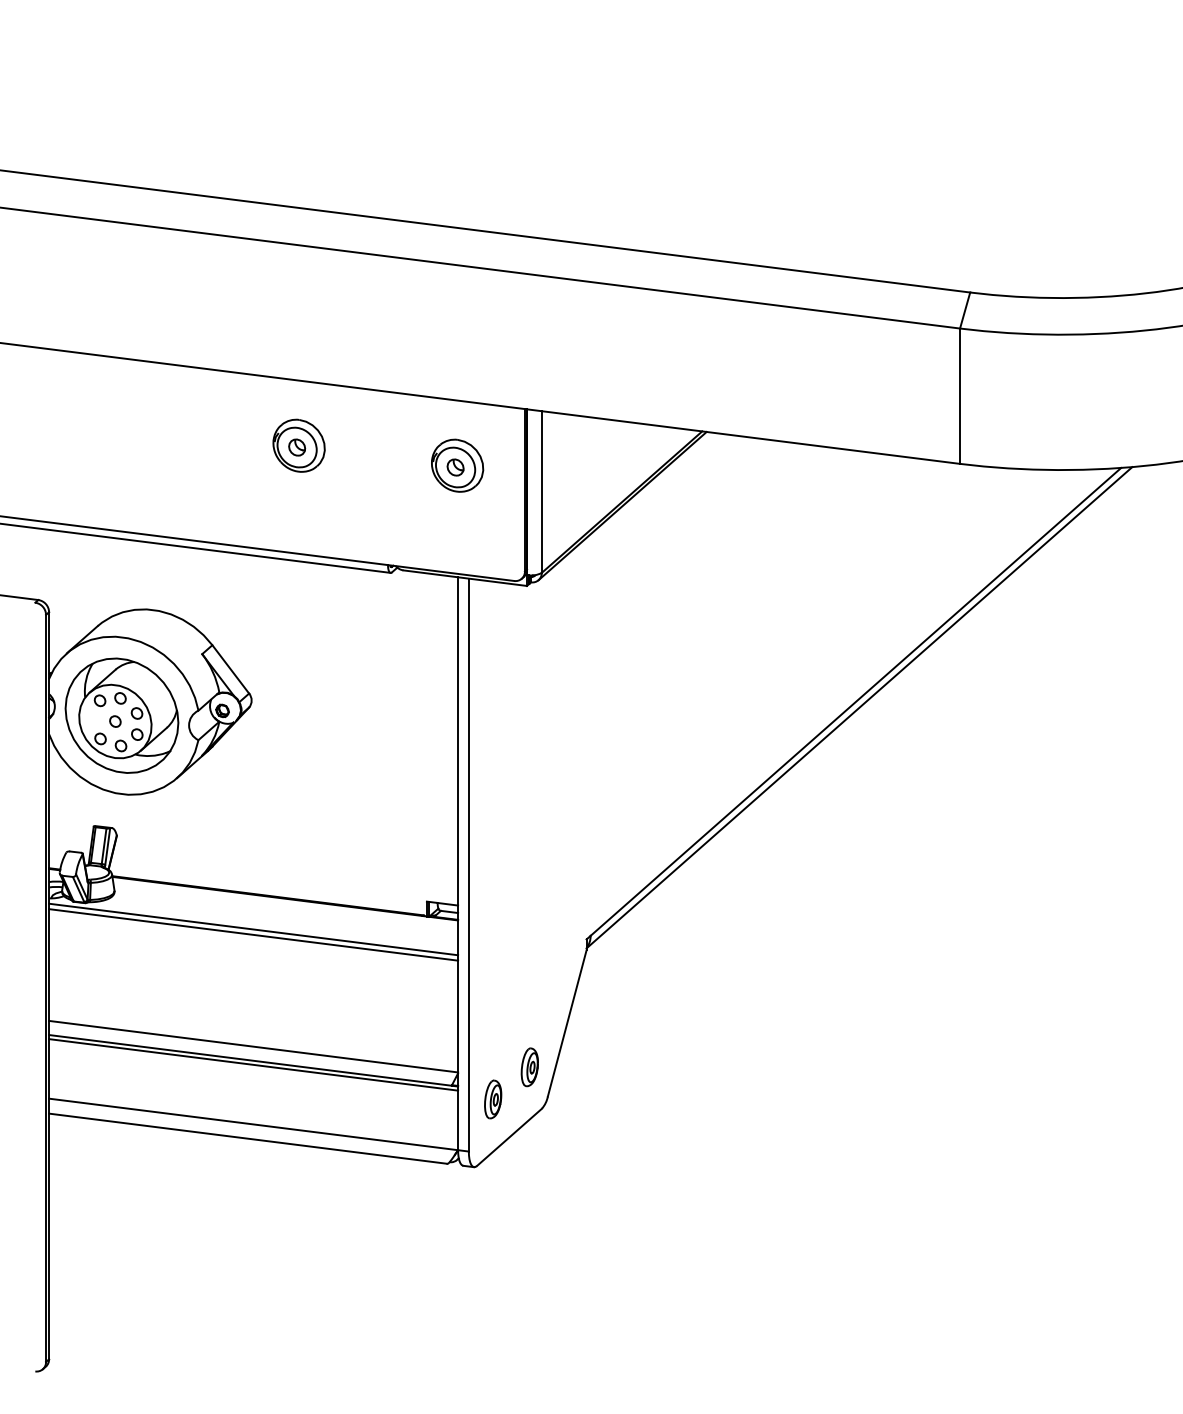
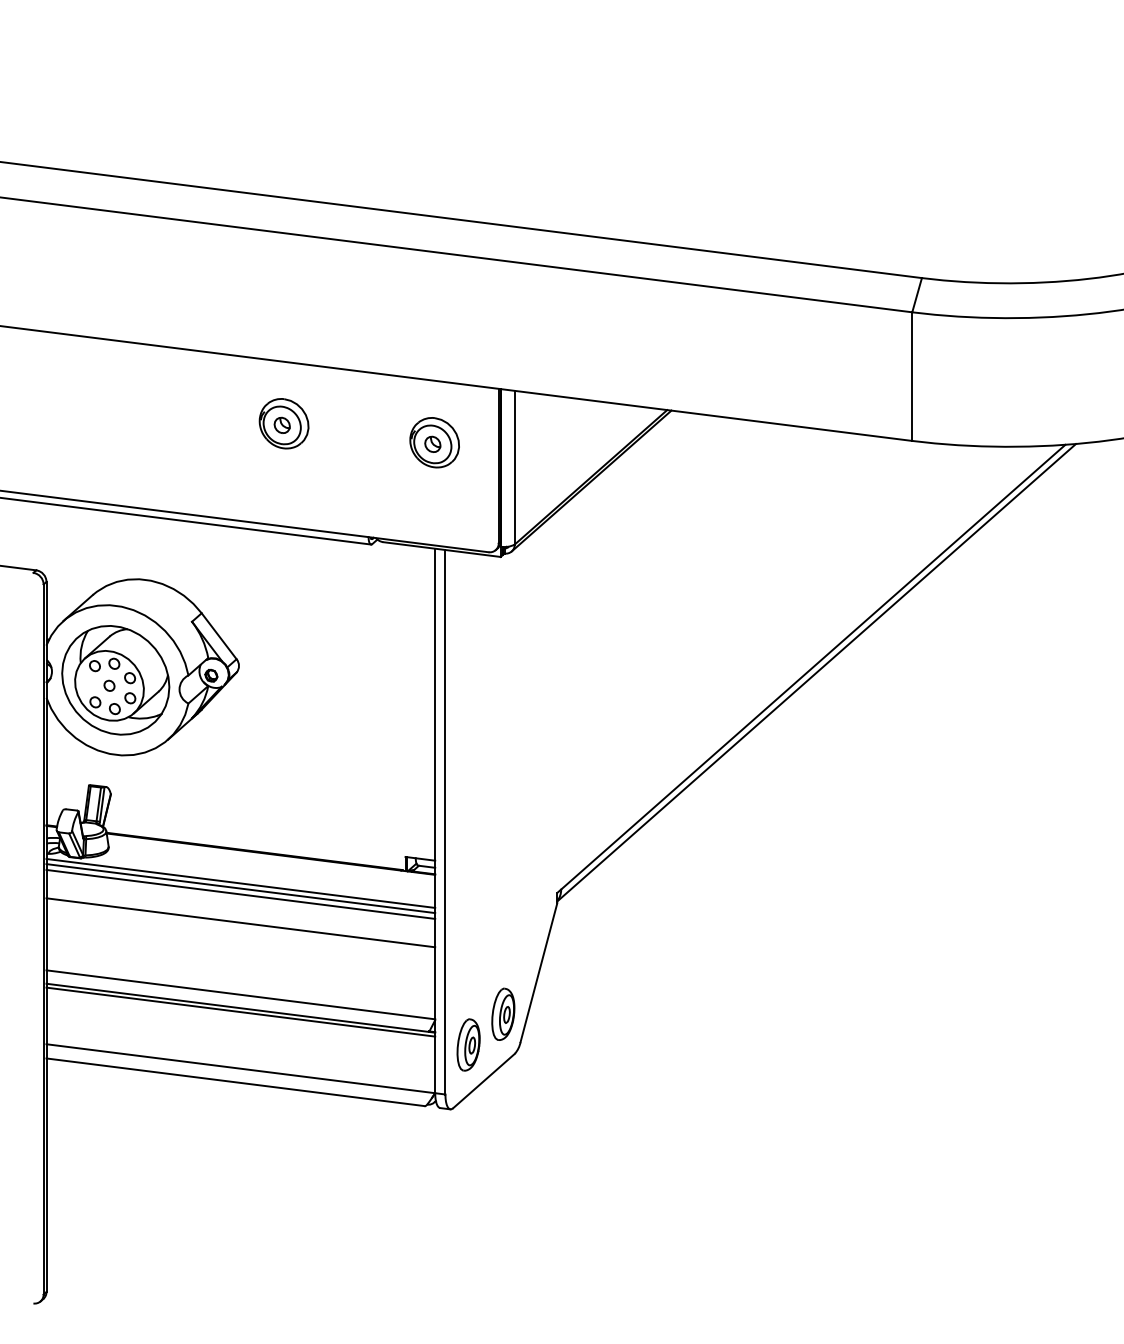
line: (253, 940) -> (240, 893), added
line: (253, 970) -> (240, 922), added
part: (529, 1067) -> (503, 1014), size x1.43
part: (492, 1099) -> (467, 1045), size x1.43

